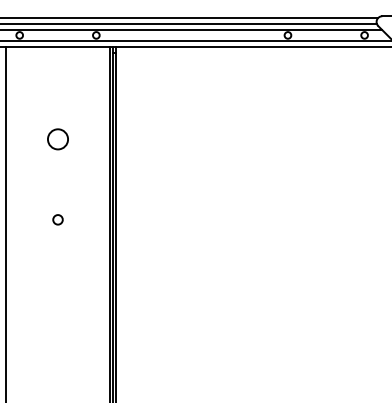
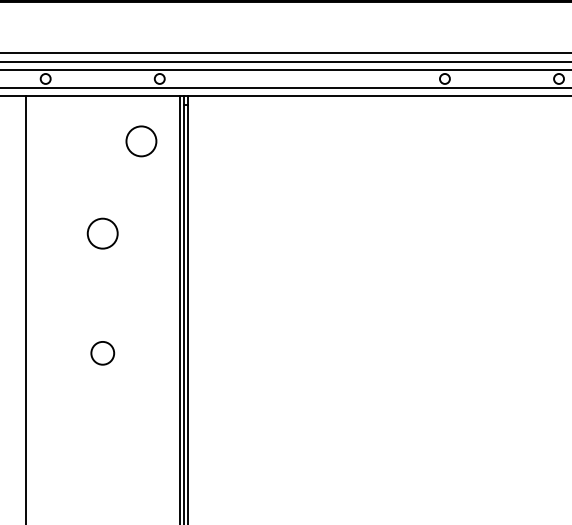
circle: (83, 77) -> (140, 141), added
circle: (57, 219) -> (101, 352), size x1.6

